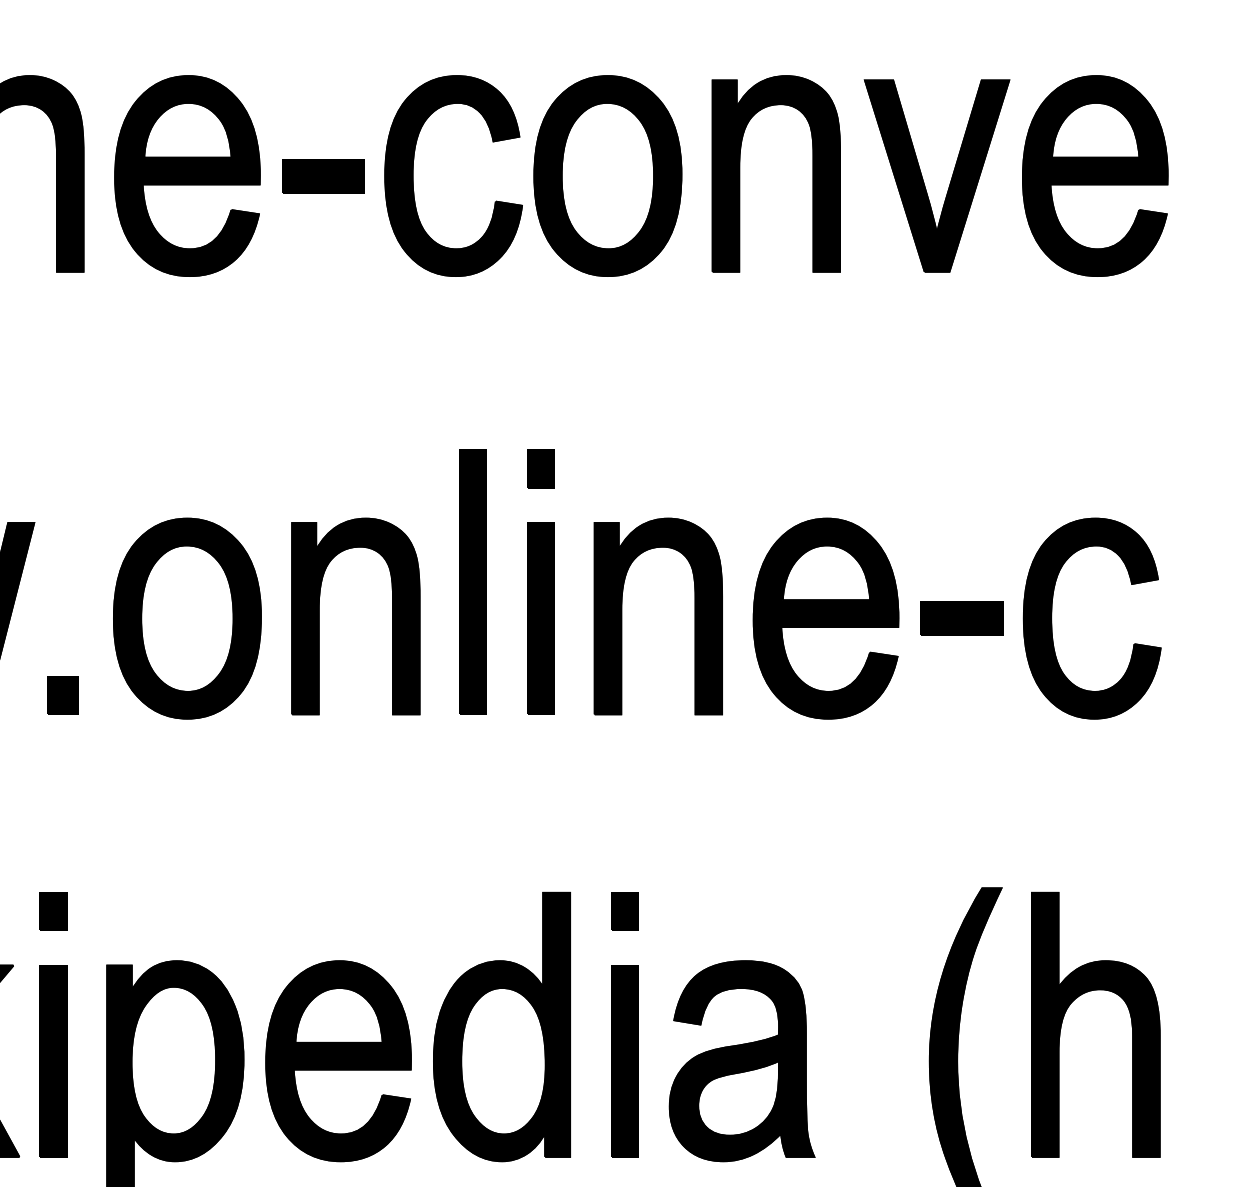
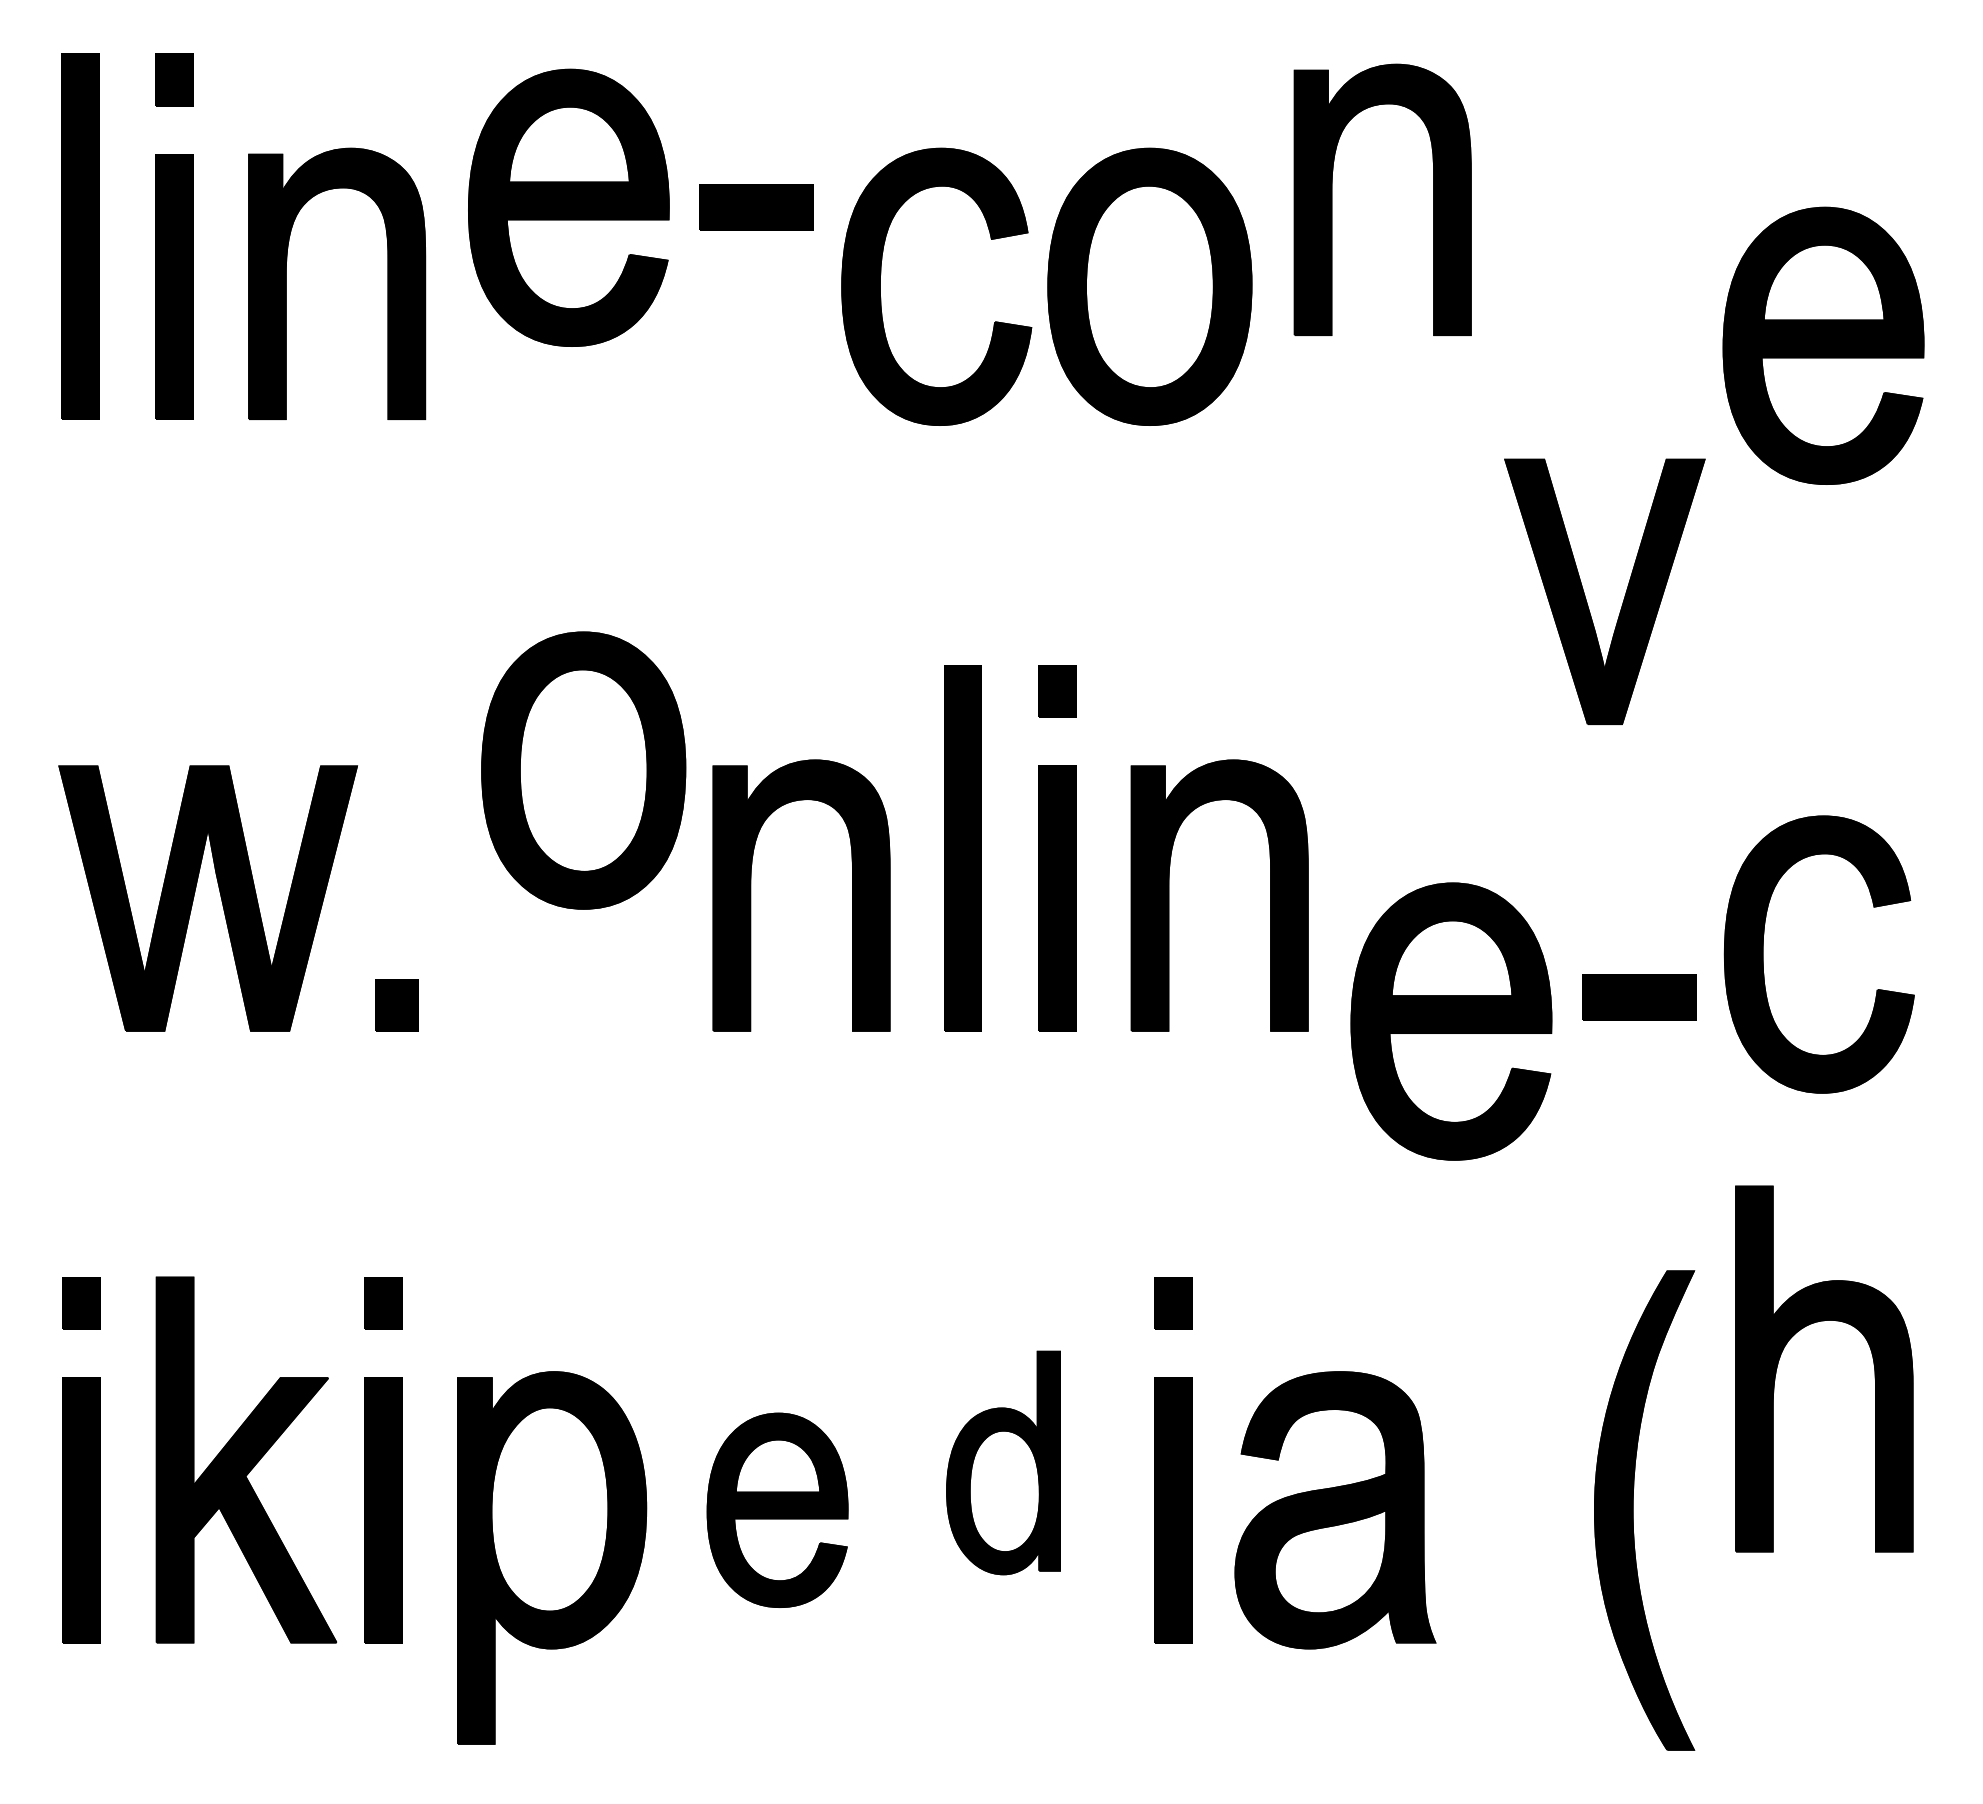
part: (739, 173) -> (1332, 199), moved
part: (187, 175) -> (568, 207), moved
part: (1095, 175) -> (1823, 345), moved
part: (323, 176) -> (756, 207), moved
part: (923, 180) -> (1586, 598), moved
part: (187, 618) -> (583, 770), moved
part: (826, 618) -> (1451, 1021), moved
part: (962, 618) -> (1639, 997), moved
part: (1051, 618) -> (1763, 954), moved
part: (1068, 1007) -> (1786, 1345), moved
part: (501, 1026) -> (1003, 1462), size x0.6
part: (338, 1061) -> (777, 1510), size x0.7

